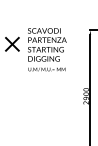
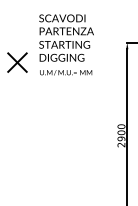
text: (47, 49) -> (66, 44), moved

